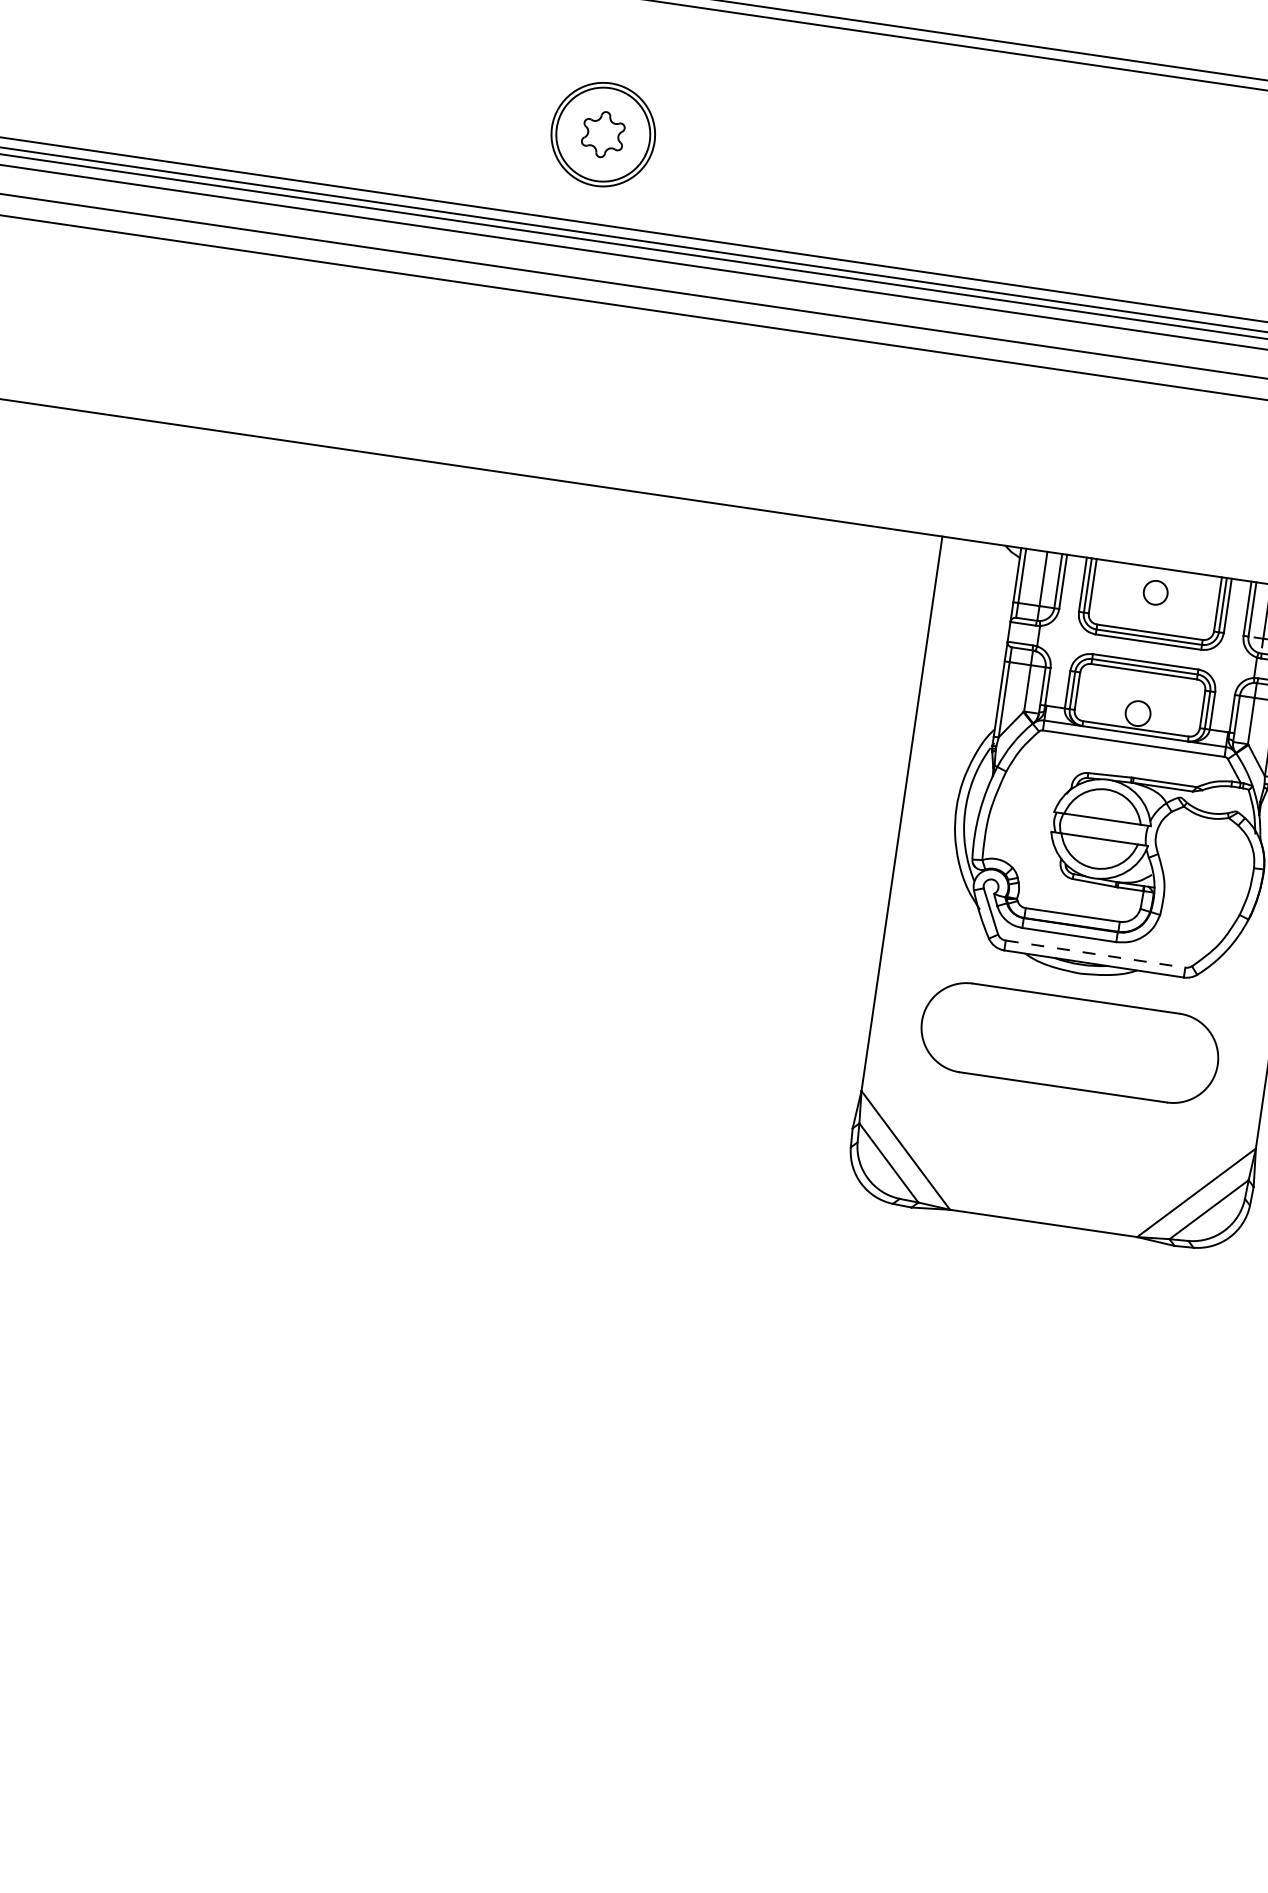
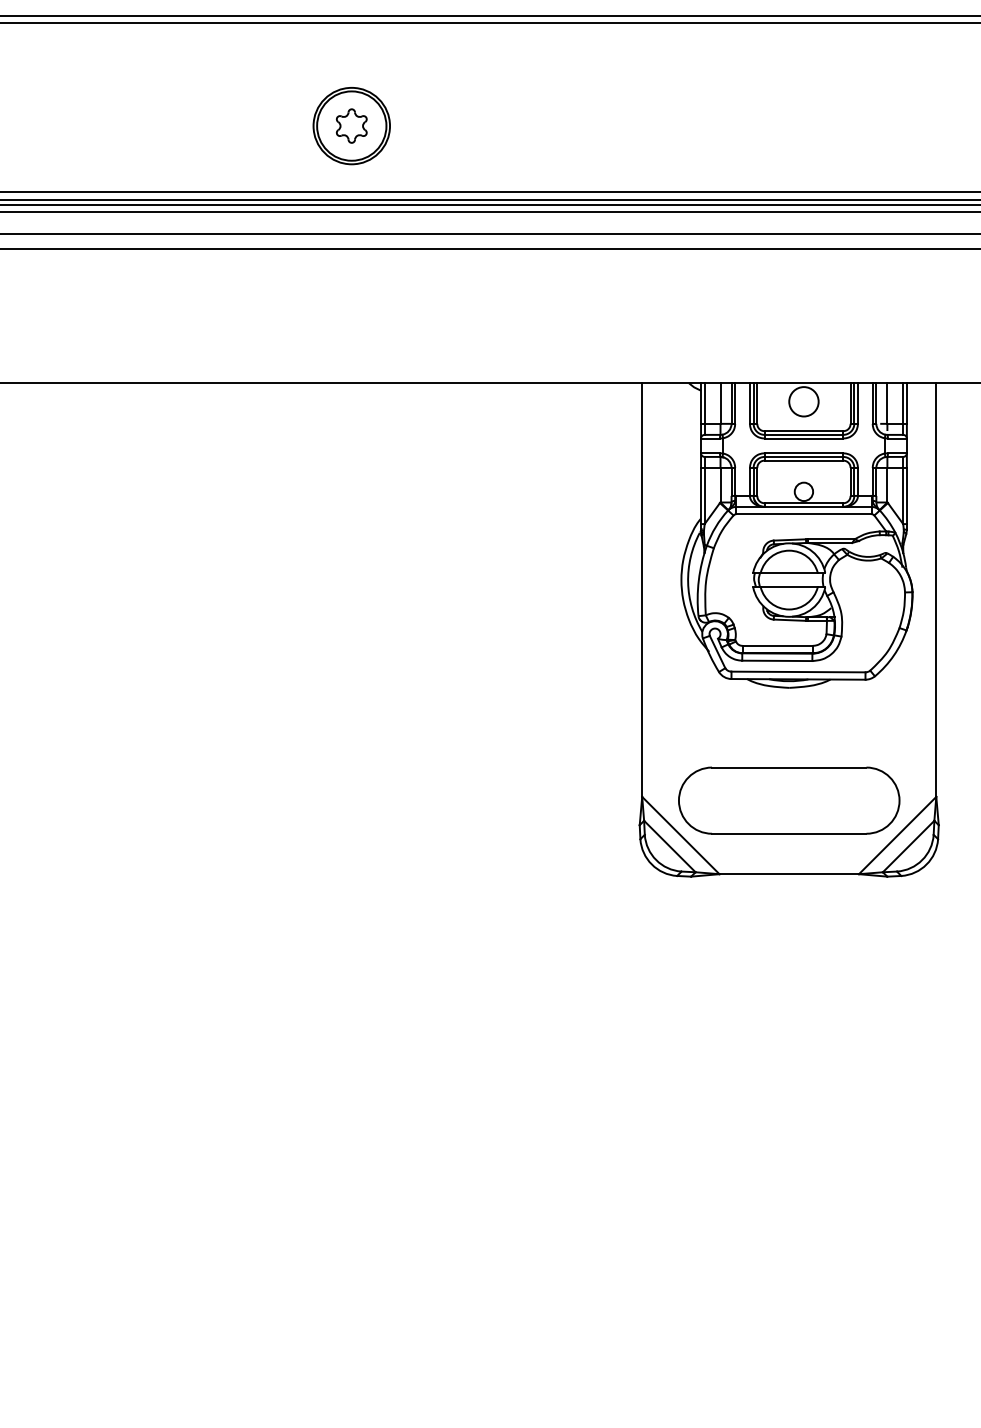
circle: (1155, 592) -> (803, 401), size x1.67
line: (1095, 954) -> (798, 672), dashed -> solid
part: (1070, 1042) -> (789, 800), moved

